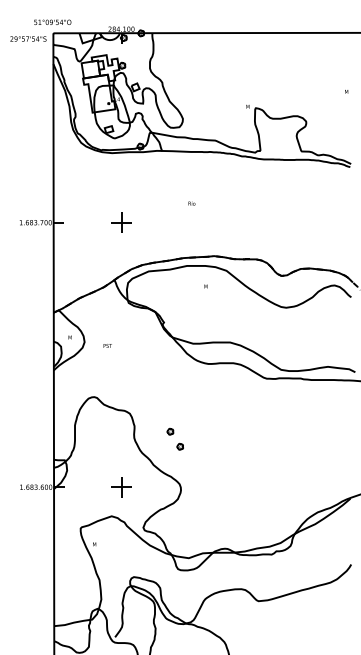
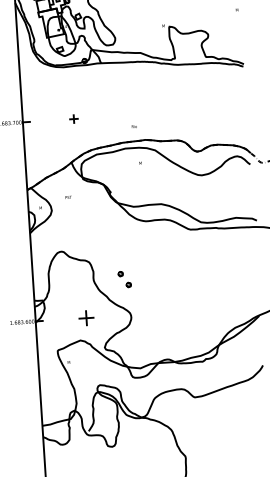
text: (191, 203) -> (134, 126), moved
part: (121, 222) -> (73, 119), size x0.6
text: (107, 345) -> (68, 197), moved

